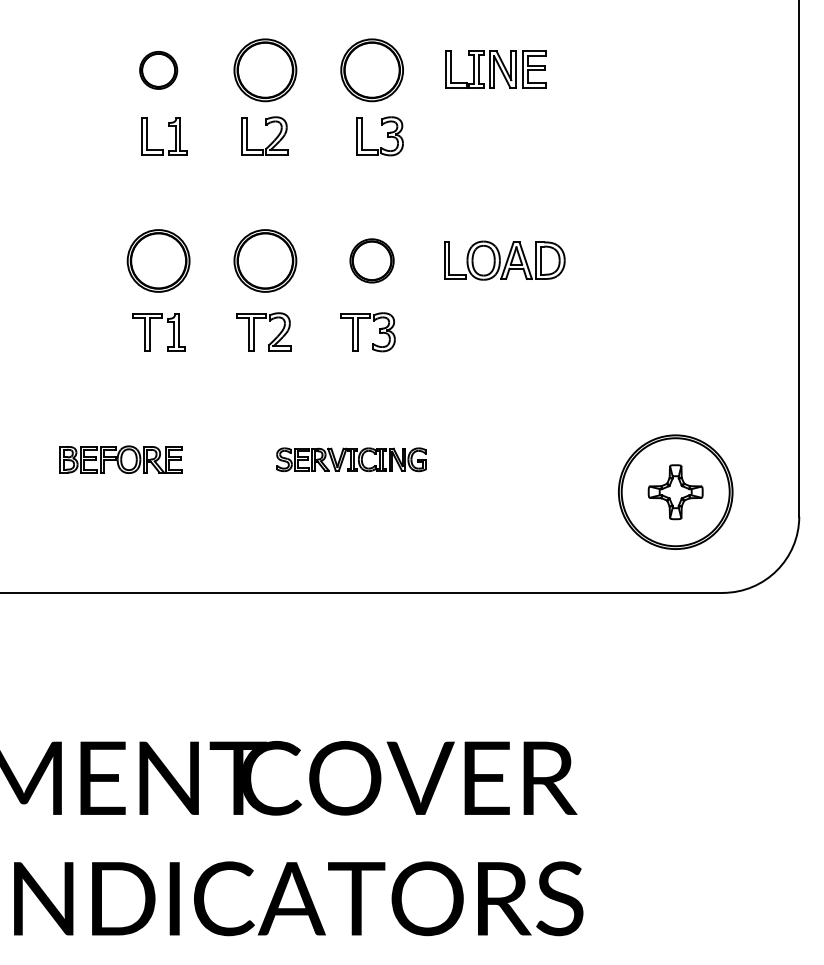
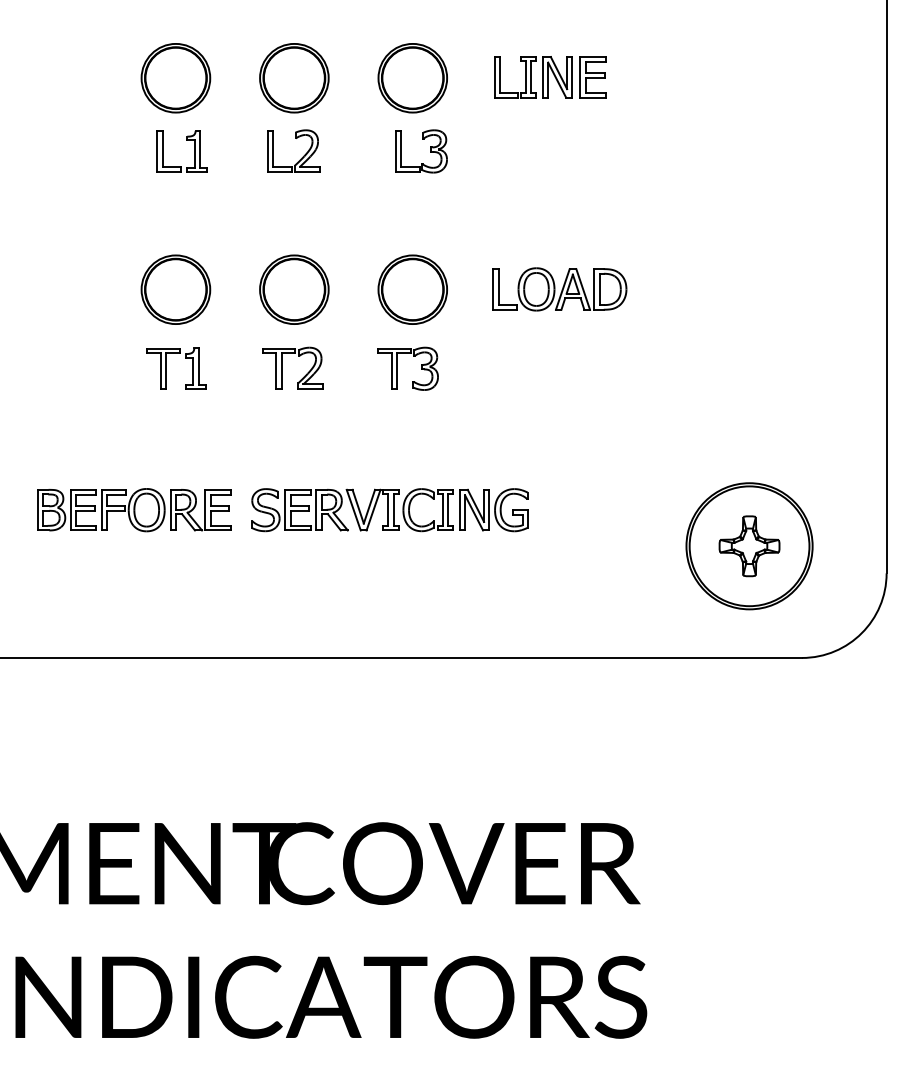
part: (158, 70) -> (175, 78), size x1.67
part: (371, 260) -> (412, 289), size x1.43
part: (121, 459) -> (134, 510), size x1.43
part: (351, 459) -> (389, 510), size x1.67

